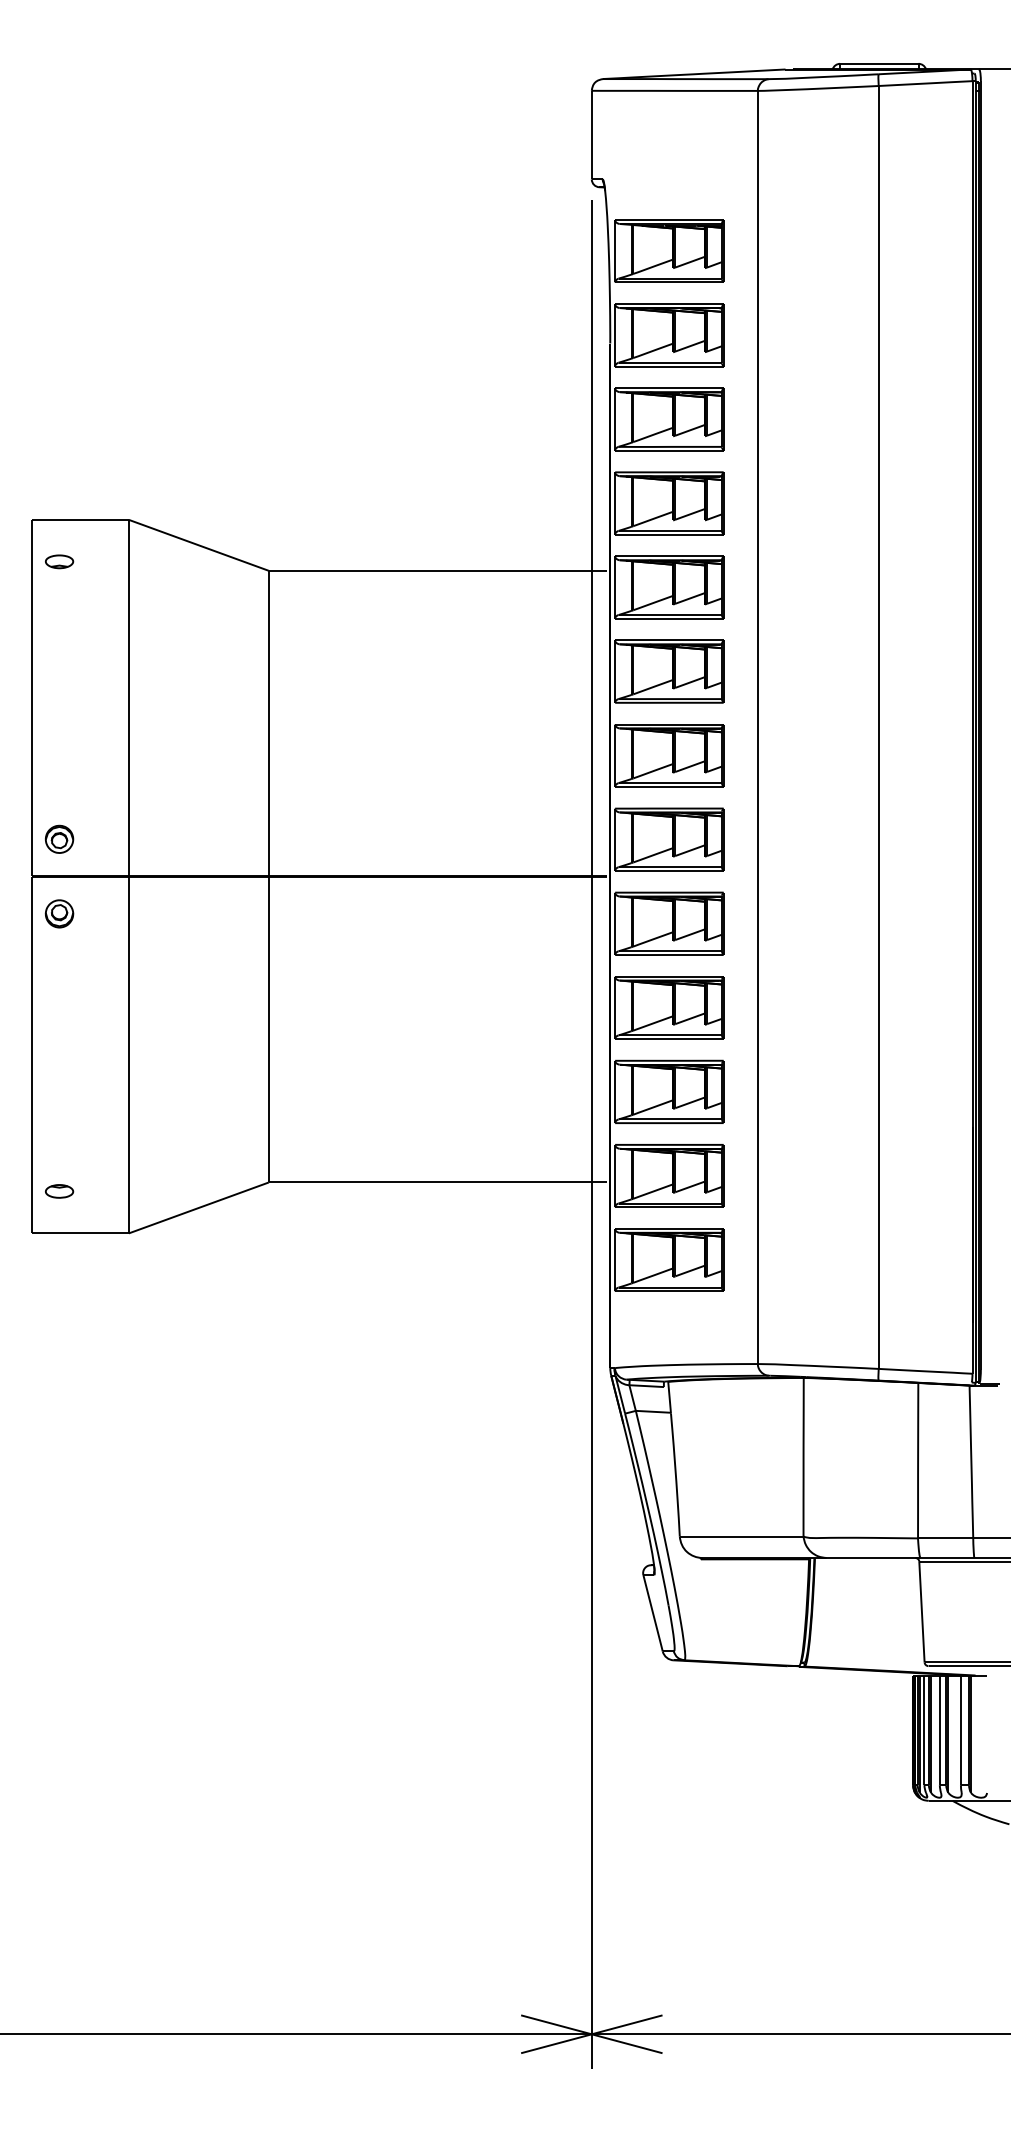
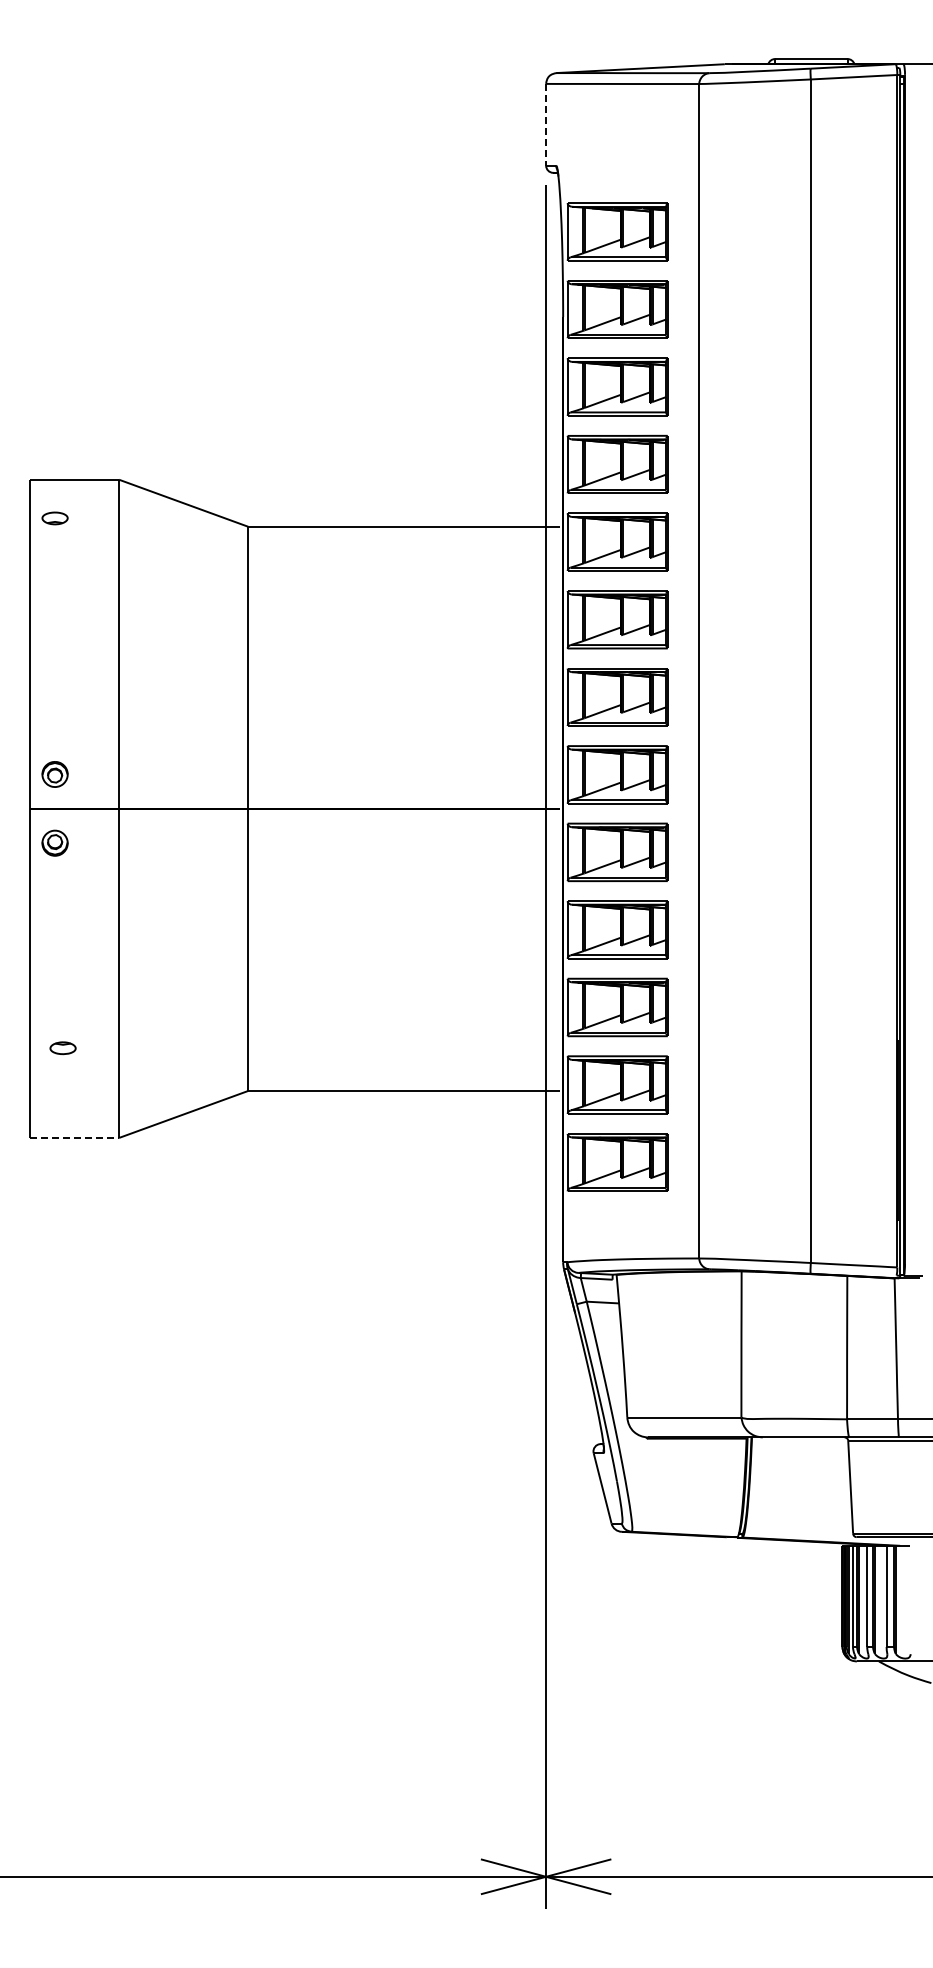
line: (592, 134) -> (546, 124), solid -> dashed
part: (58, 1191) -> (62, 1048), moved
line: (80, 1232) -> (74, 1137), solid -> dashed

